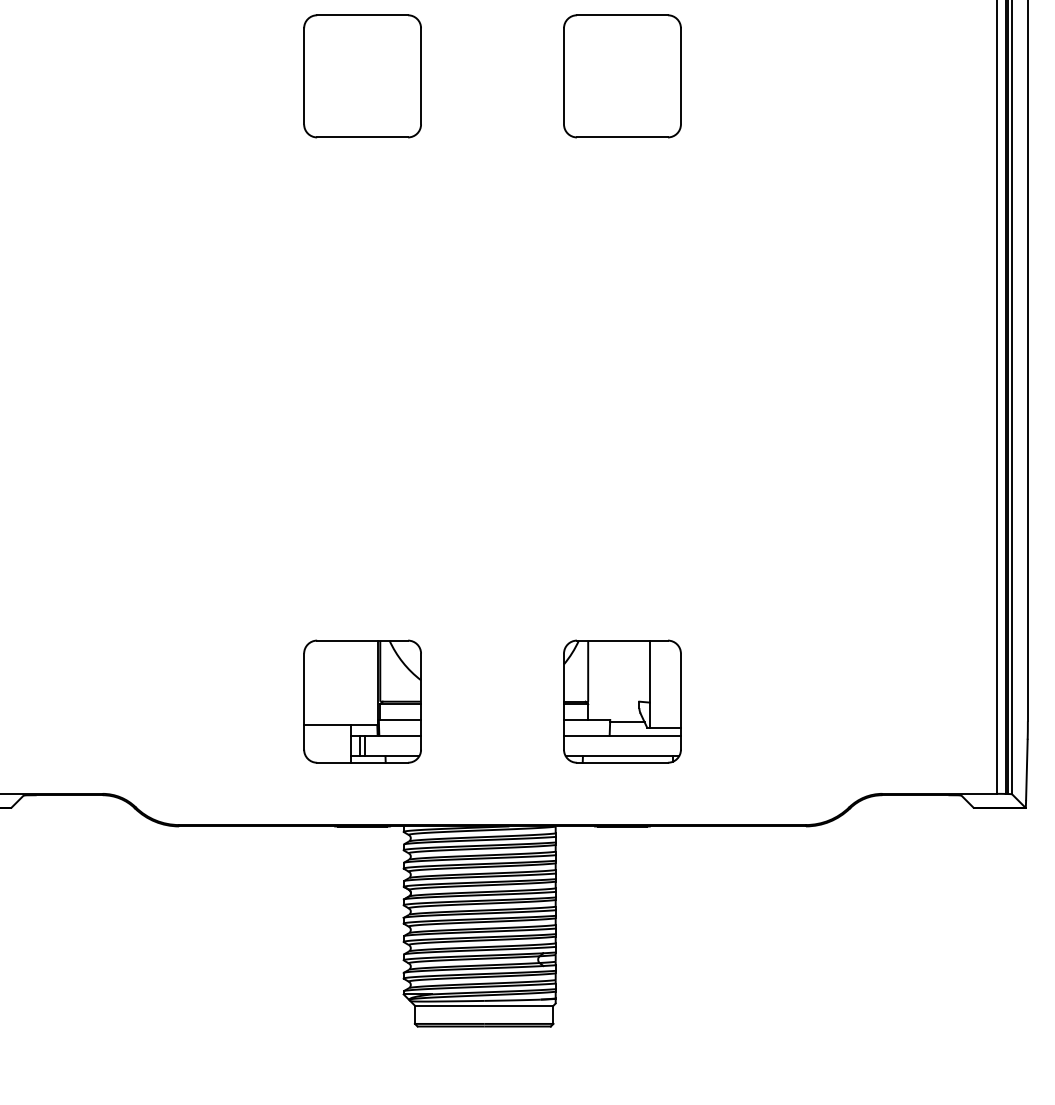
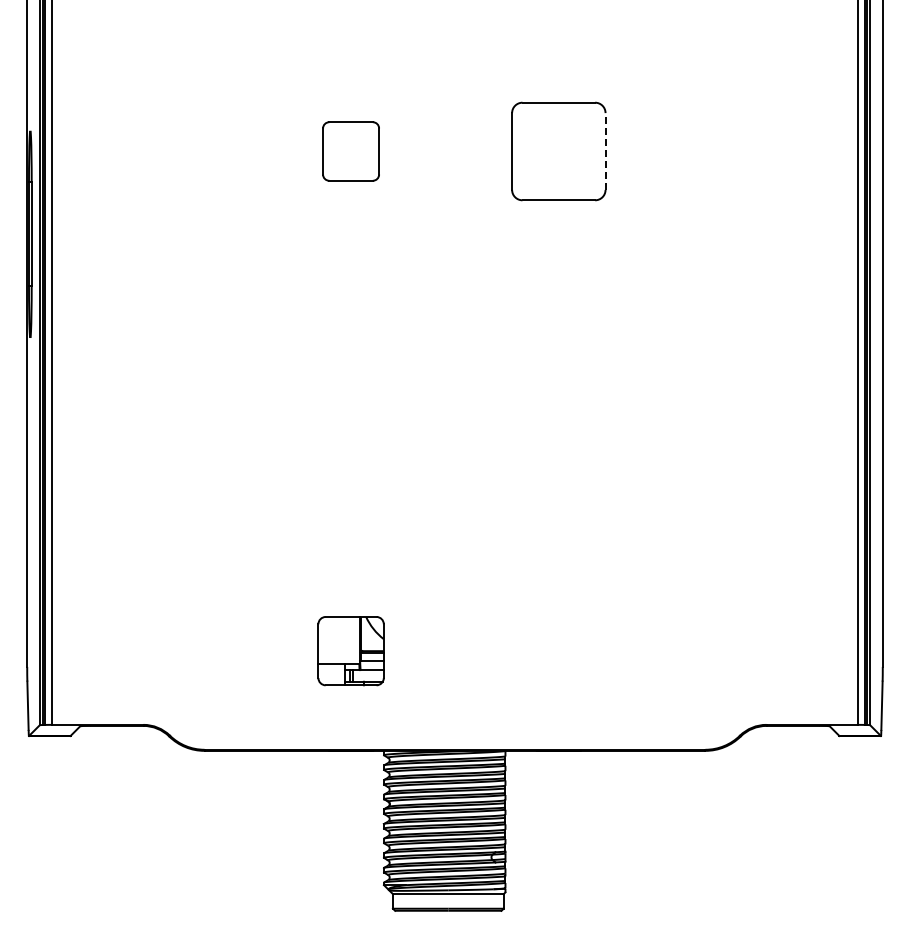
part: (361, 76) -> (350, 151), size x0.6
line: (680, 76) -> (605, 151), solid -> dashed
part: (361, 700) -> (350, 650), size x0.7
part: (622, 700) -> (558, 650), removed

